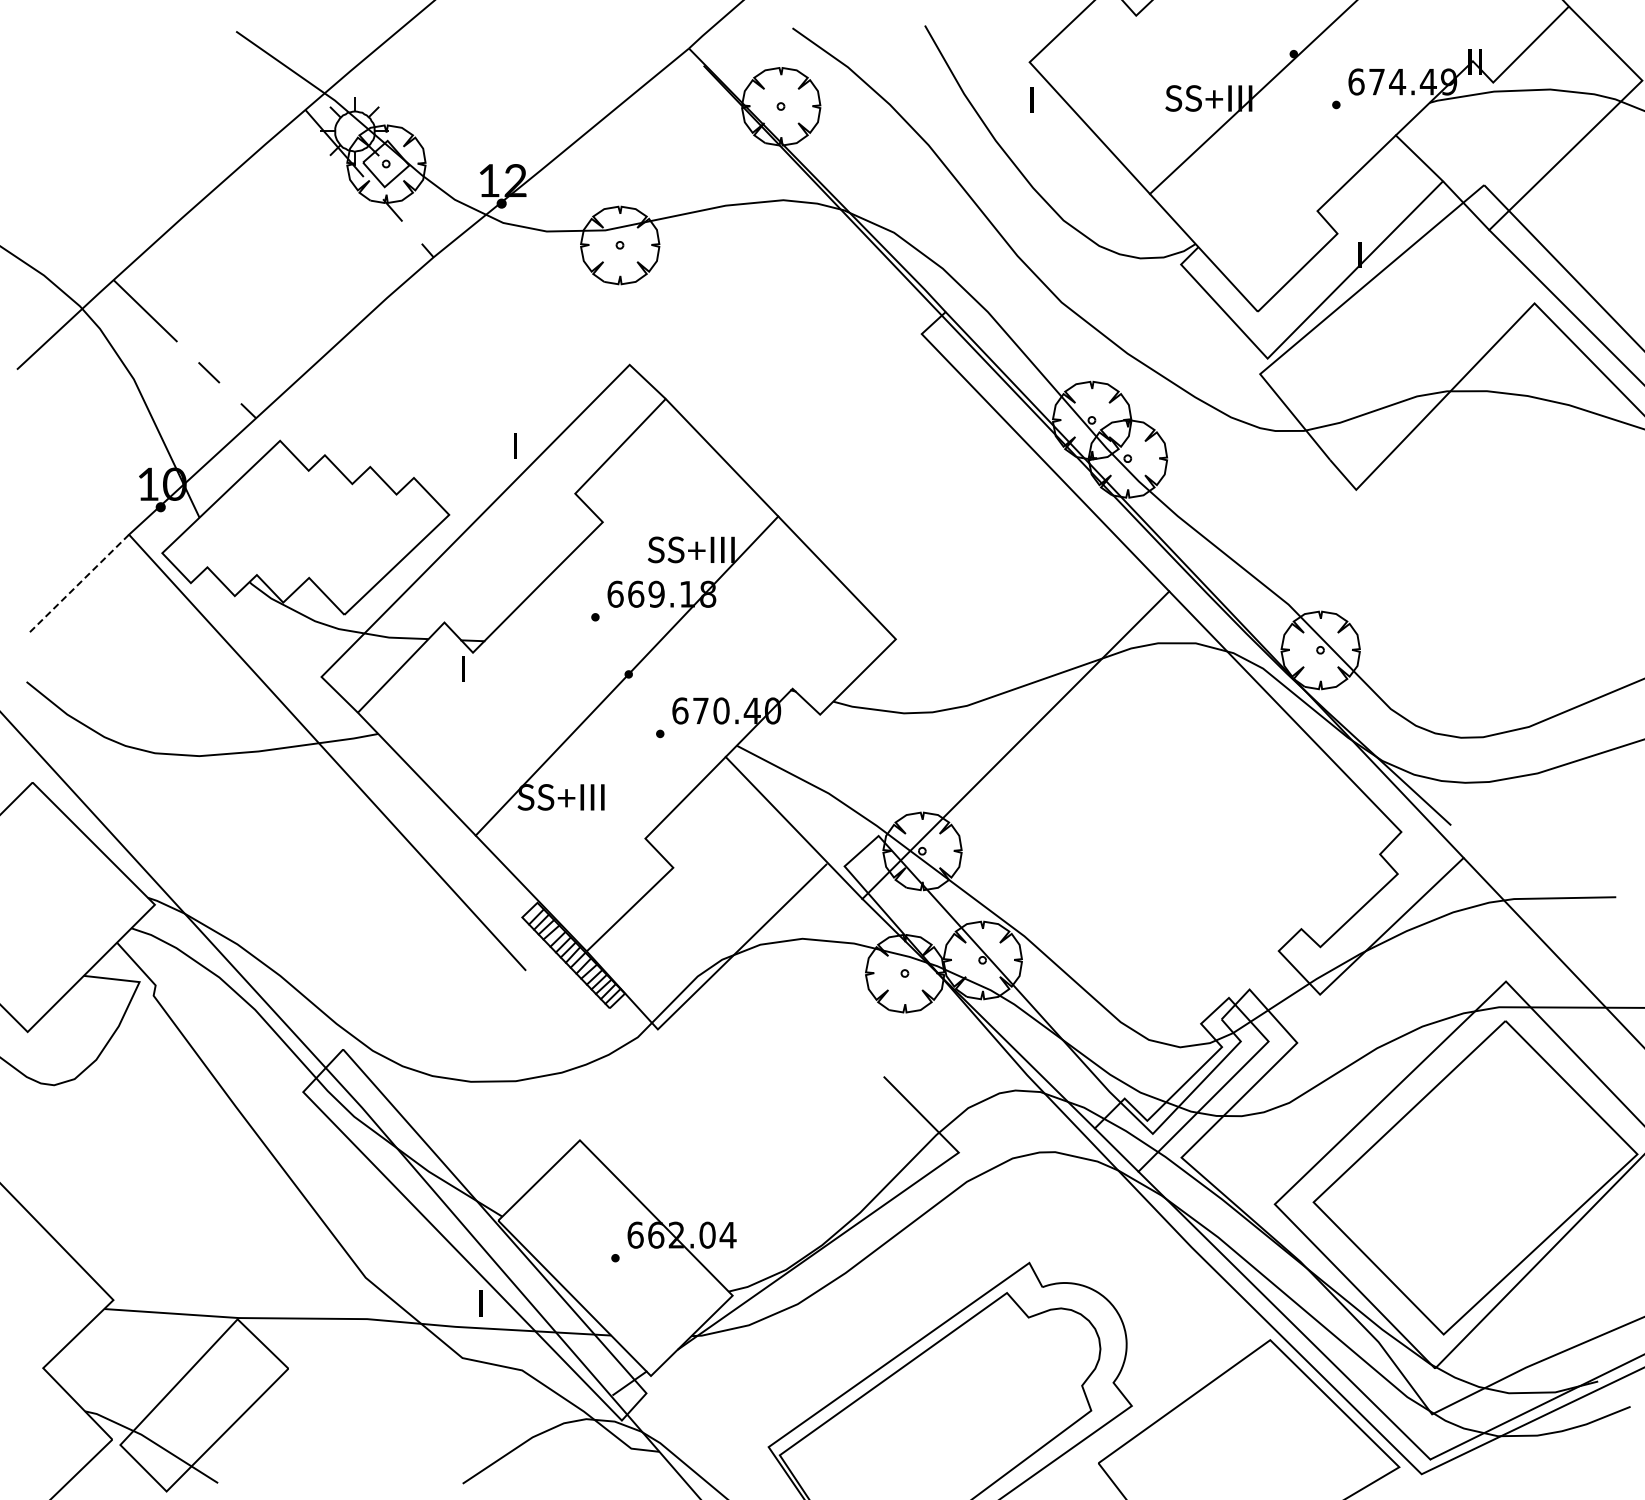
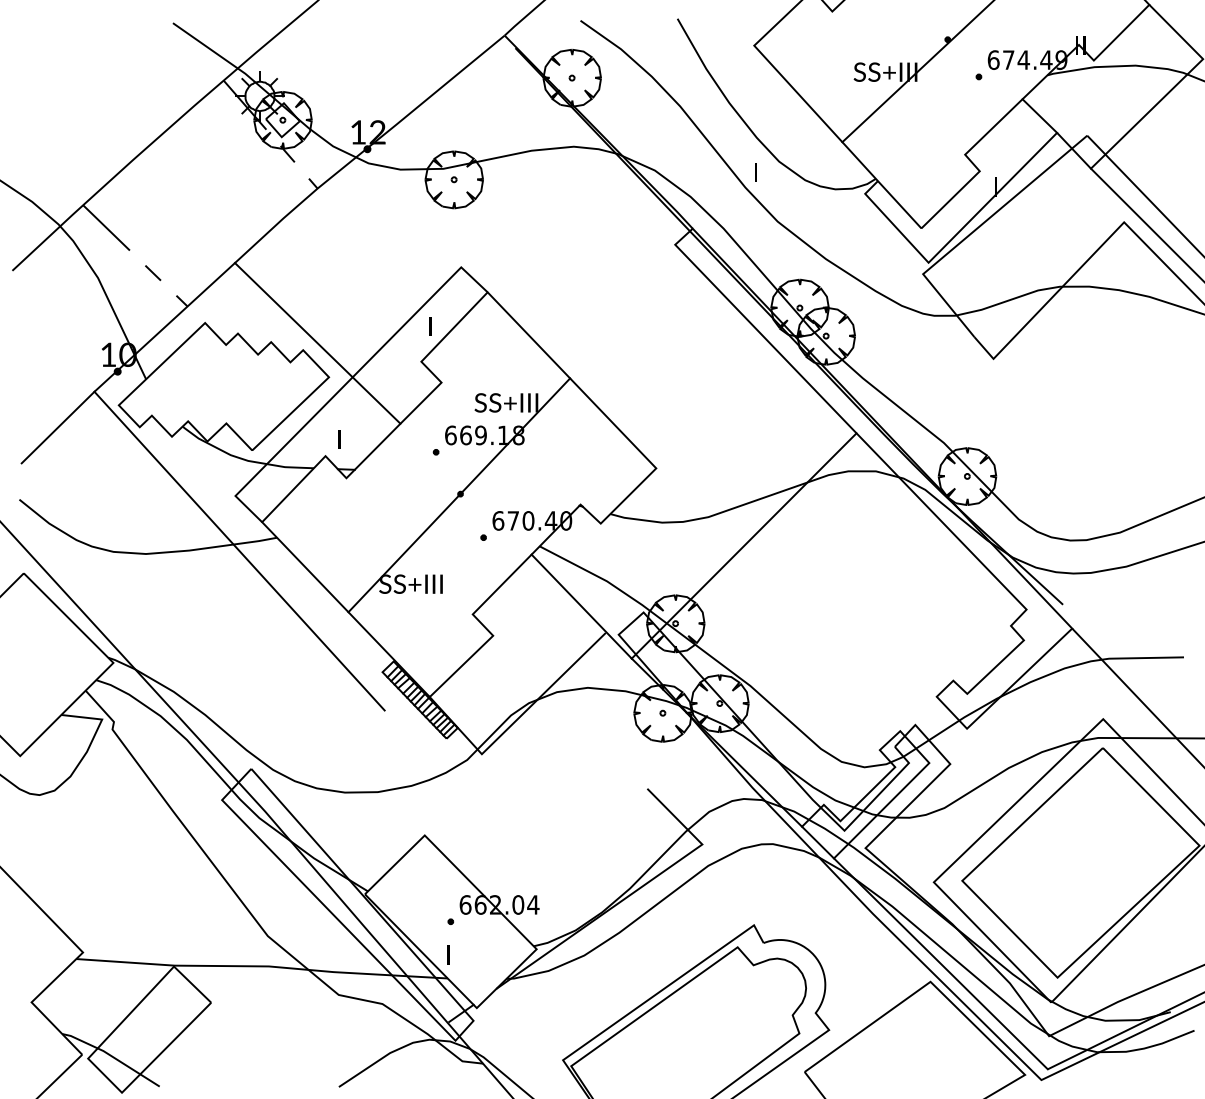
text: (1031, 99) -> (755, 171), moved
text: (515, 445) -> (430, 326), moved
line: (433, 468) -> (317, 343), added
line: (79, 583) -> (58, 427), dashed -> solid
text: (463, 668) -> (339, 439), moved
text: (480, 1303) -> (447, 954), moved

